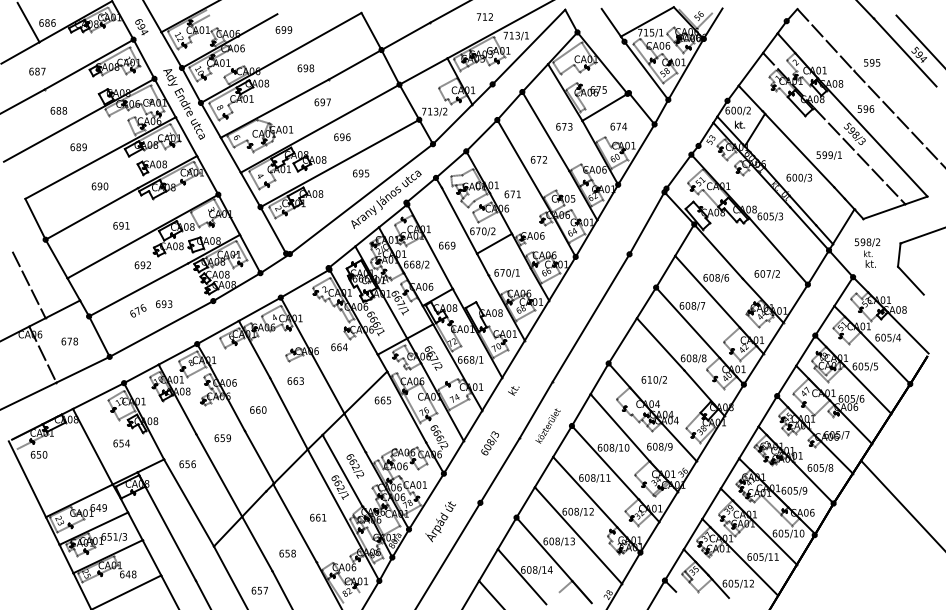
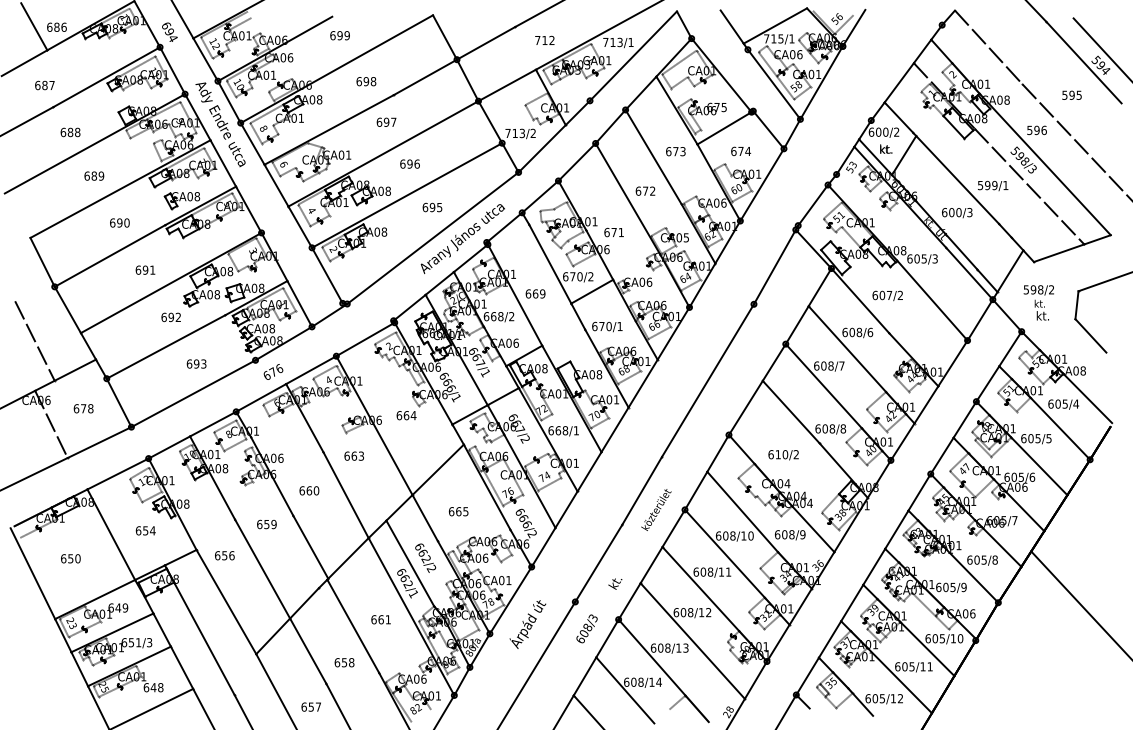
text: (484, 16) -> (544, 39), moved
text: (872, 62) -> (1072, 94), moved
text: (766, 274) -> (886, 296), moved
text: (138, 310) -> (273, 371), moved
text: (513, 390) -> (614, 583), moved
text: (382, 400) -> (458, 511), moved
text: (489, 443) -> (586, 629), moved
text: (38, 454) -> (70, 558), moved

